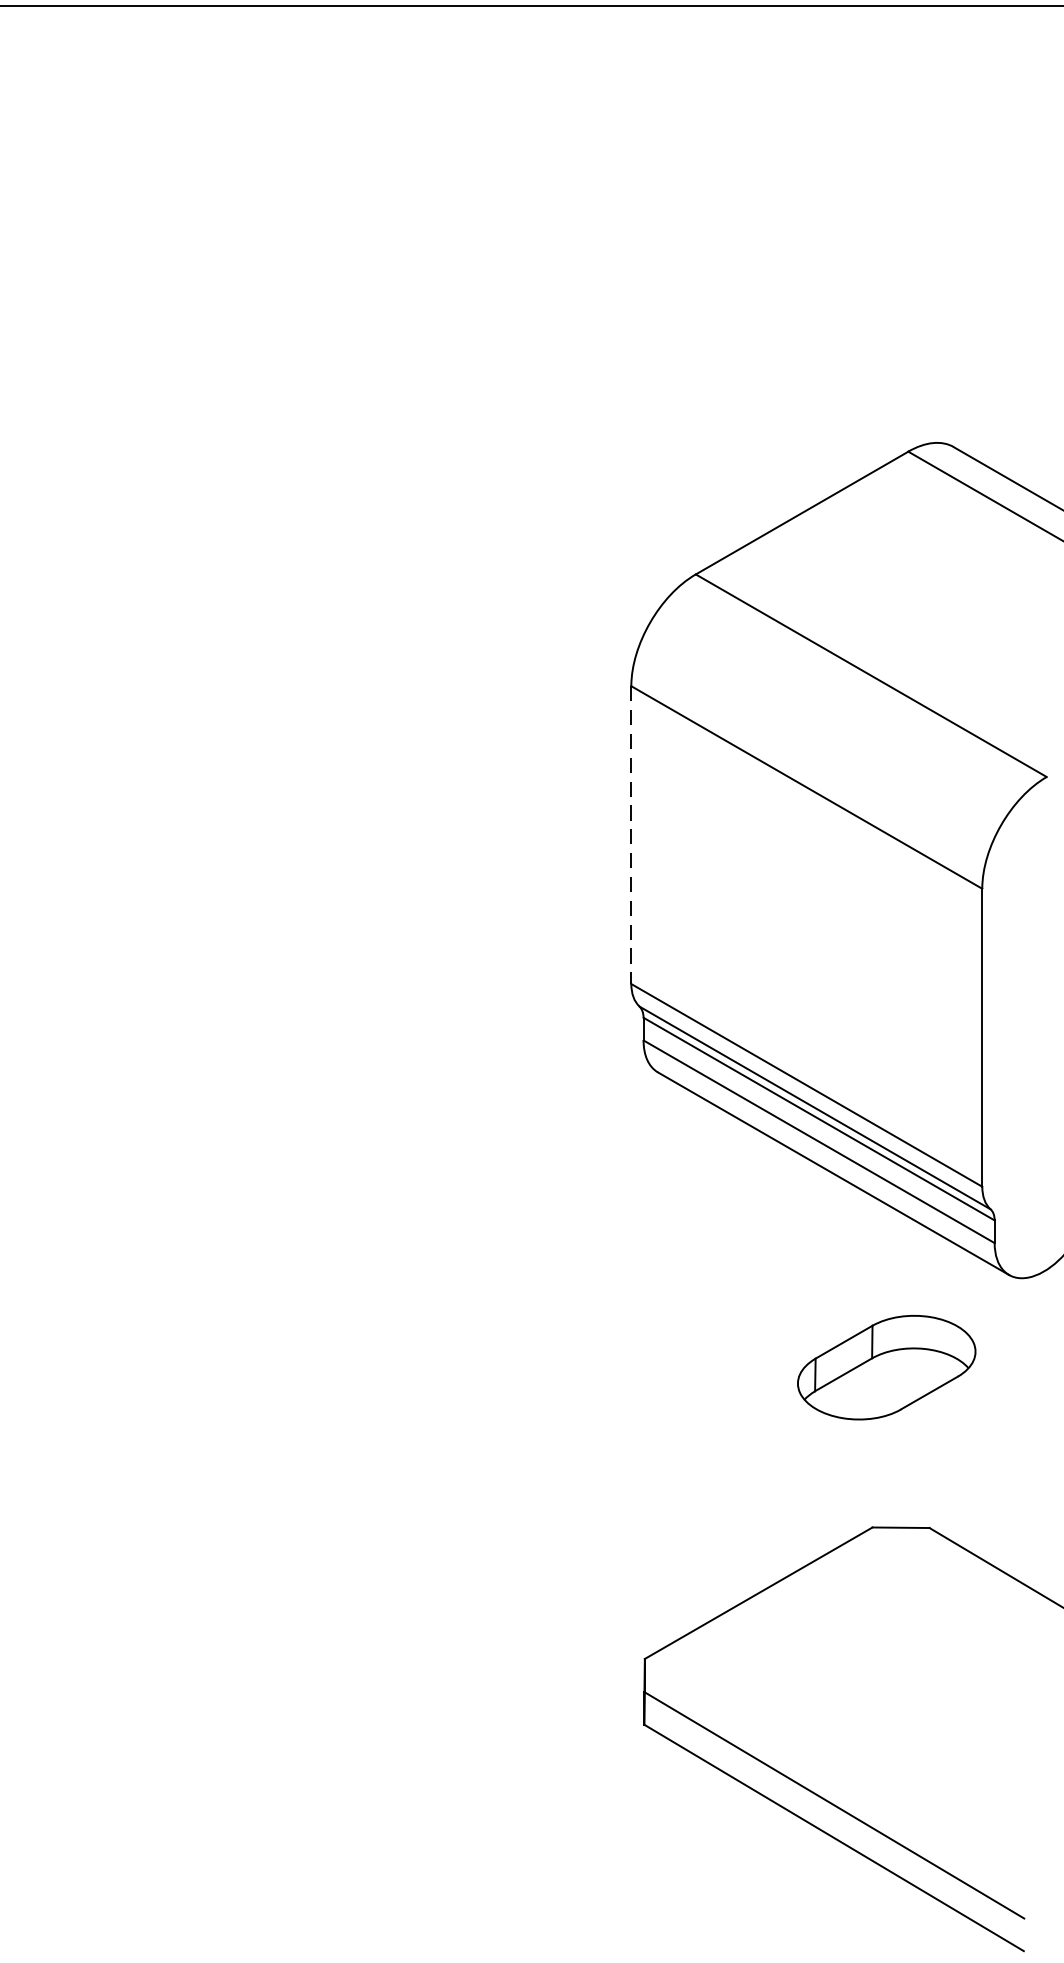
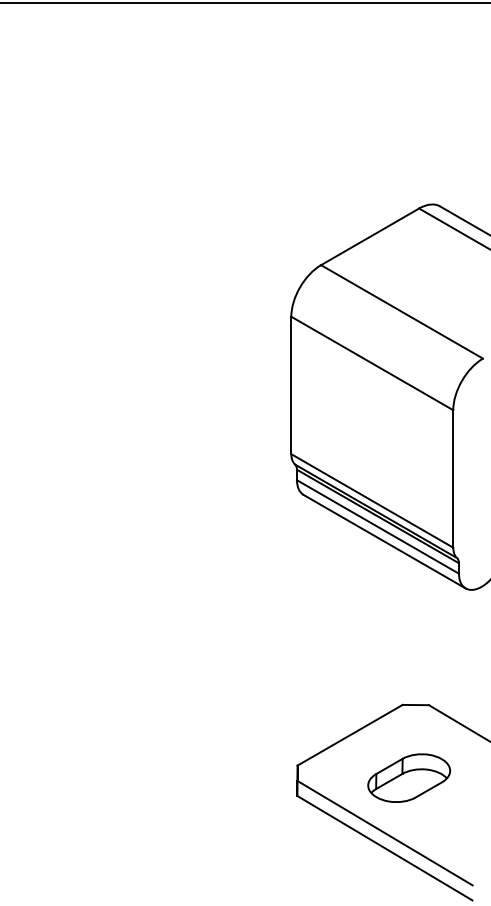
line: (631, 835) -> (291, 385), dashed -> solid
part: (885, 1366) -> (408, 777), moved

